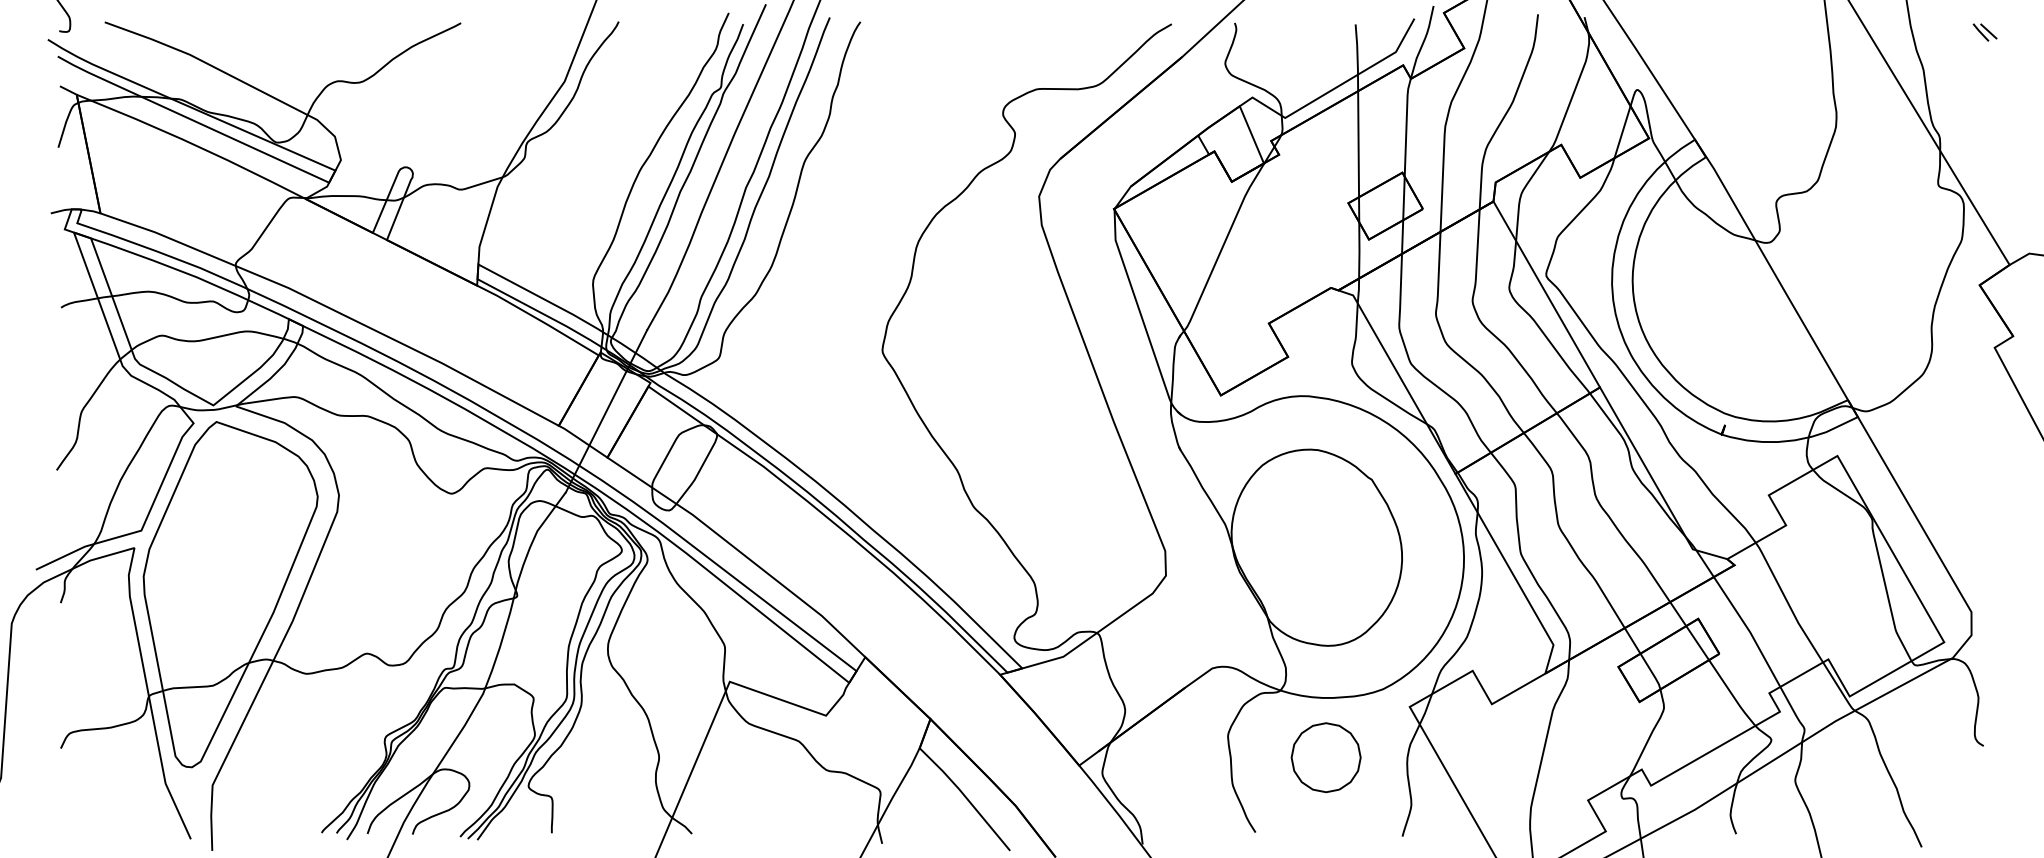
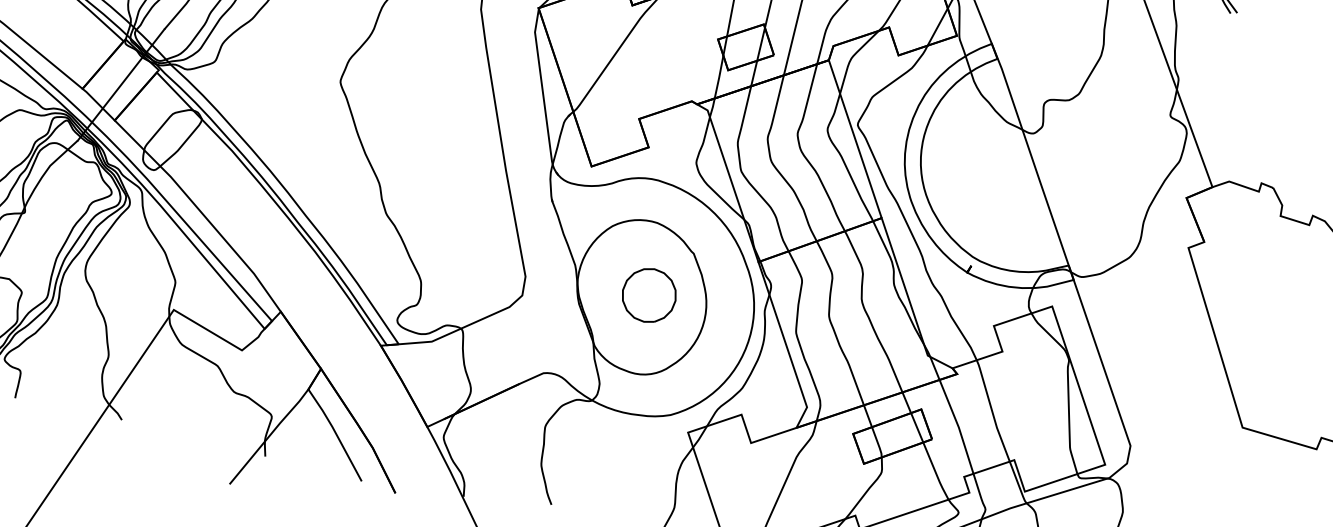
part: (1325, 757) -> (648, 295), moved

